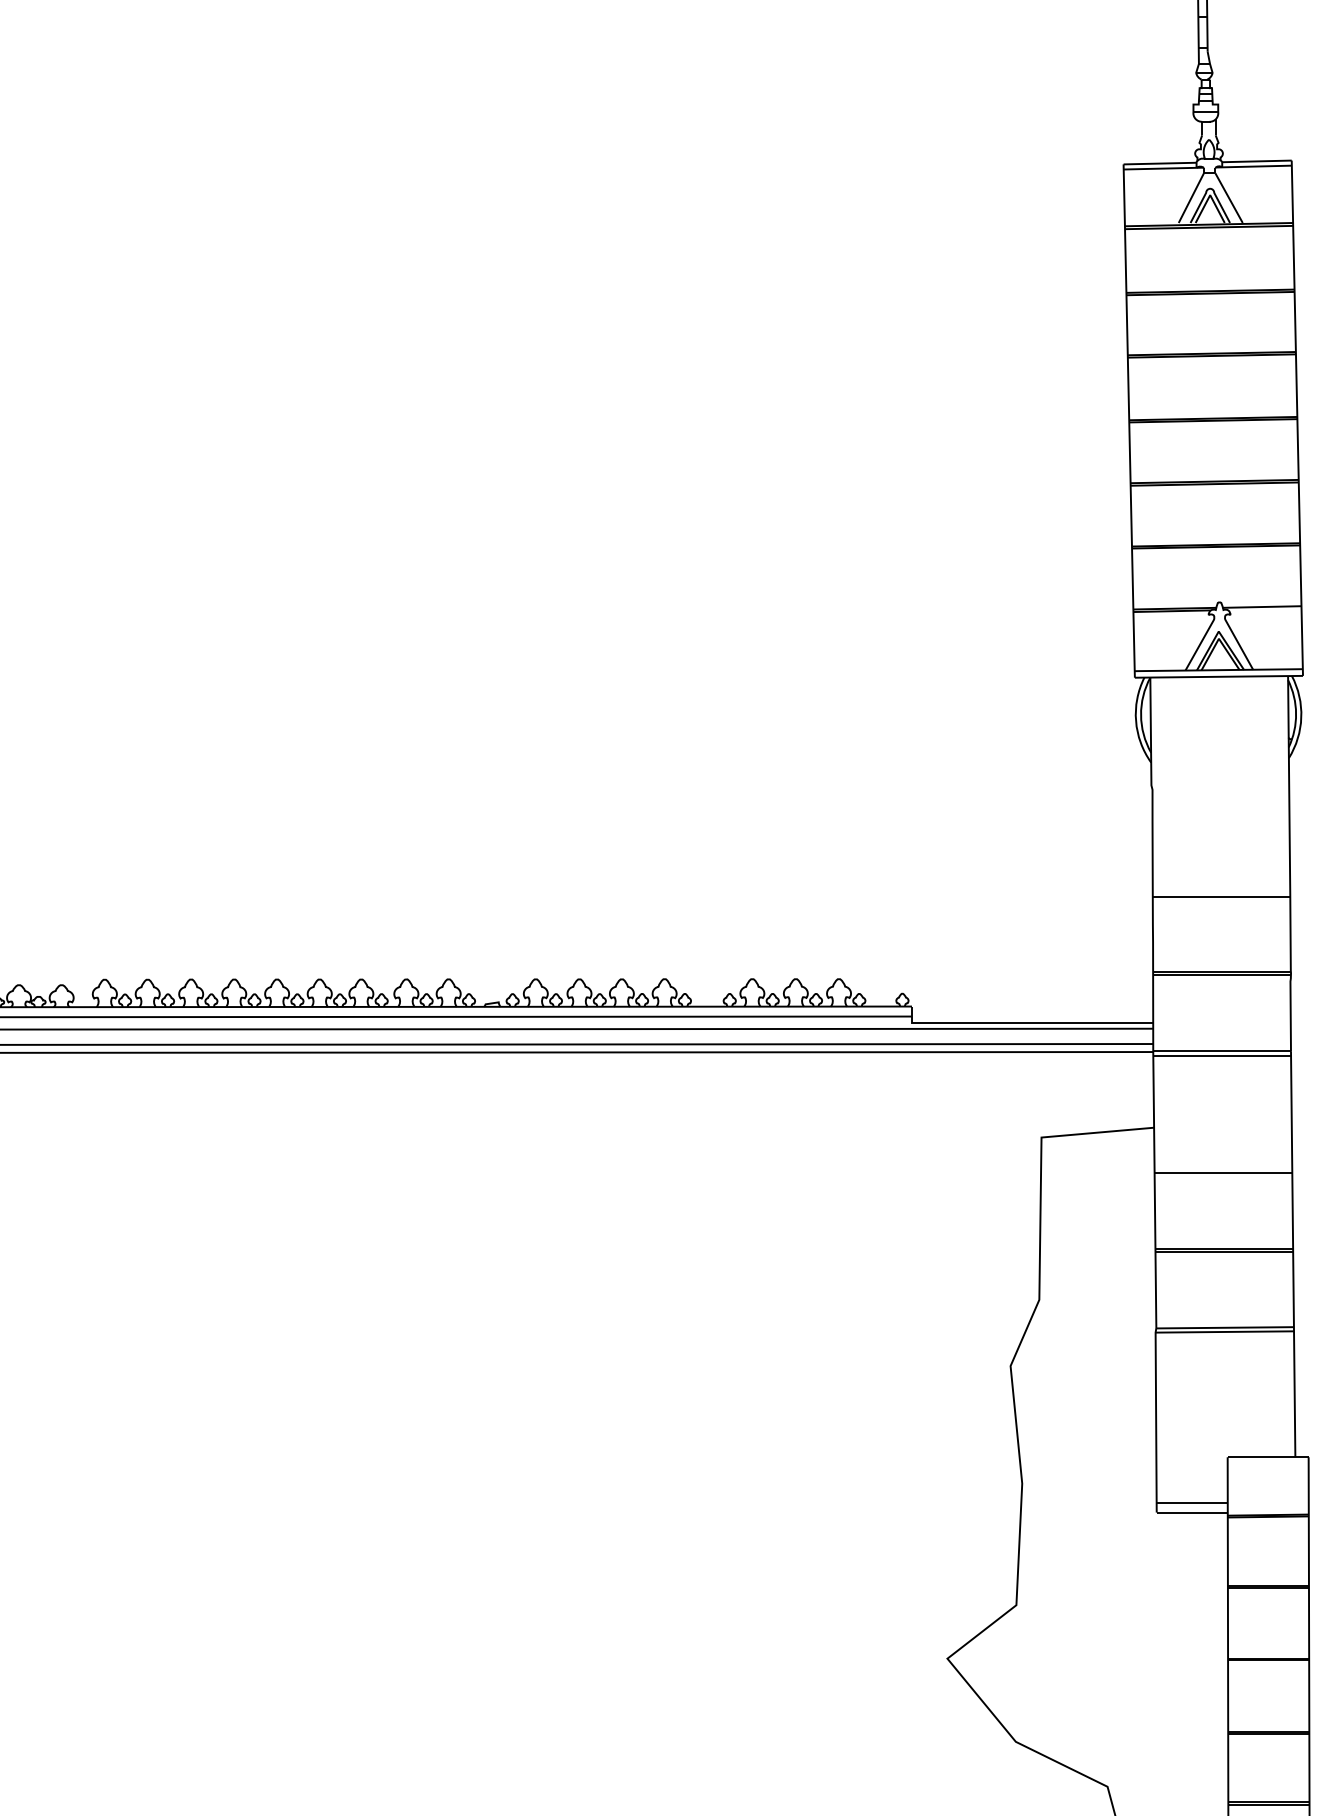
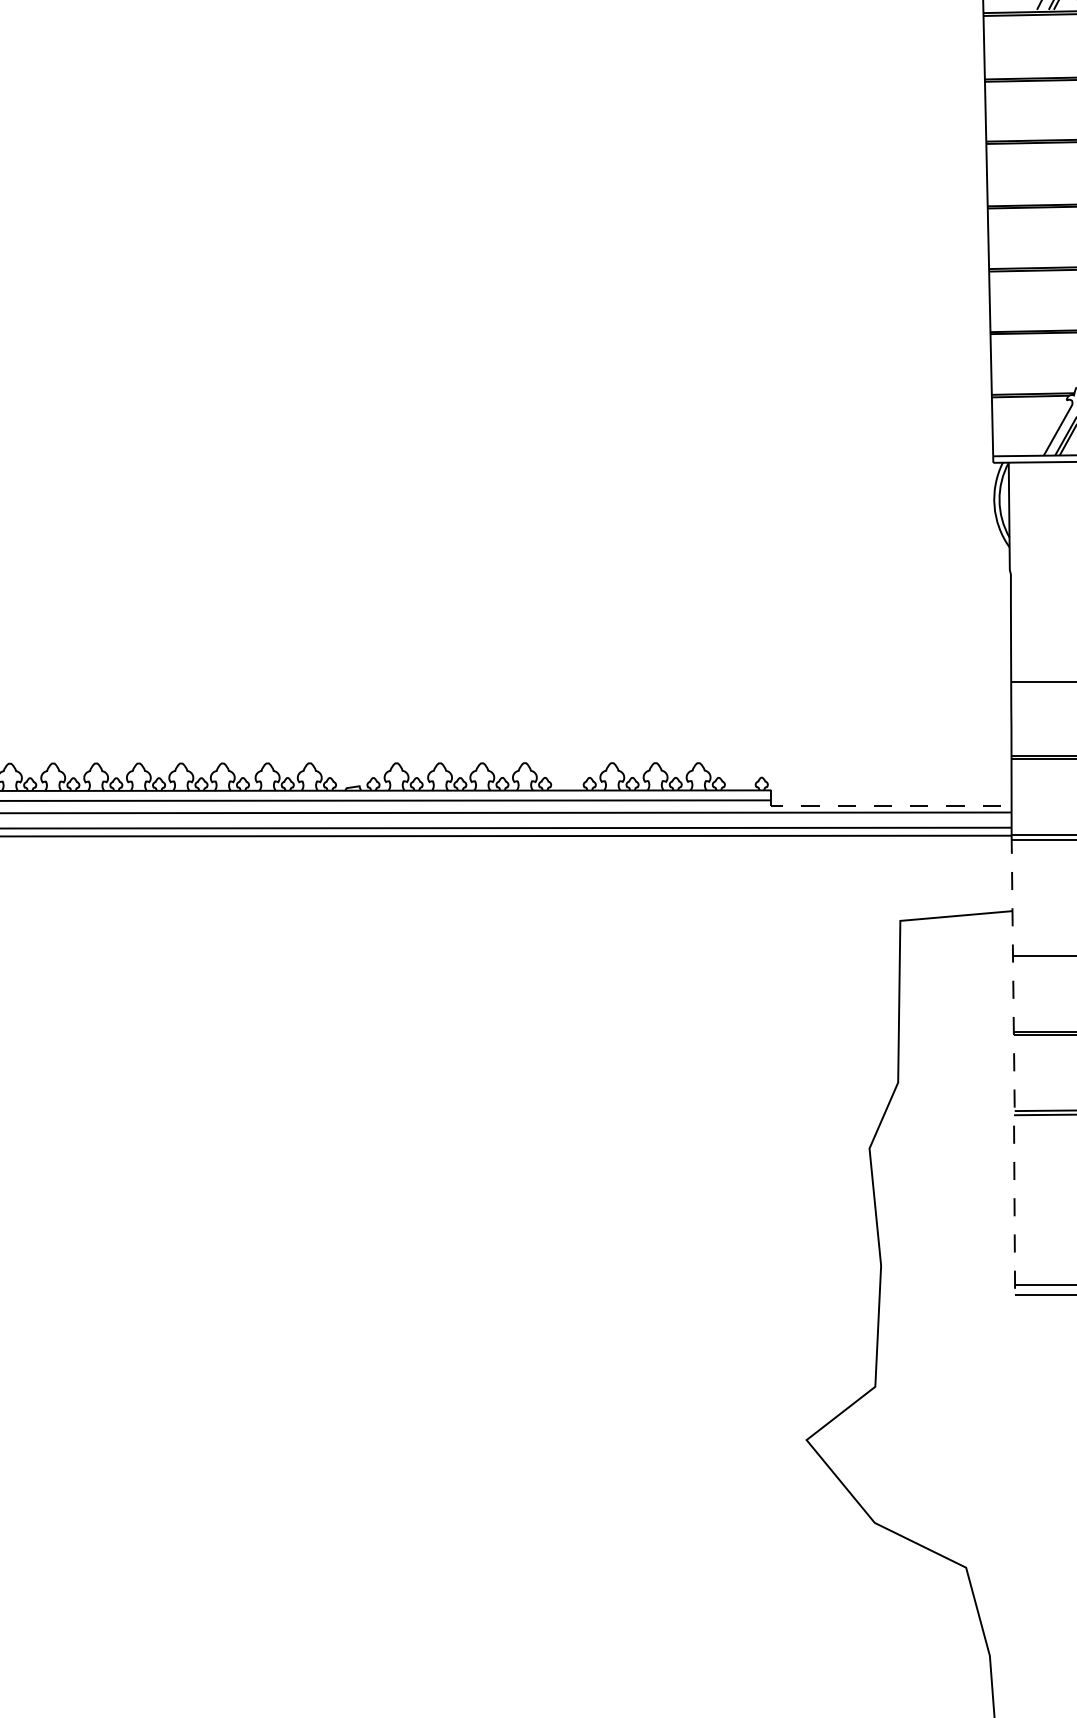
line: (1028, 1022) -> (887, 806), solid -> dashed
line: (1155, 1283) -> (1013, 1066), solid -> dashed

